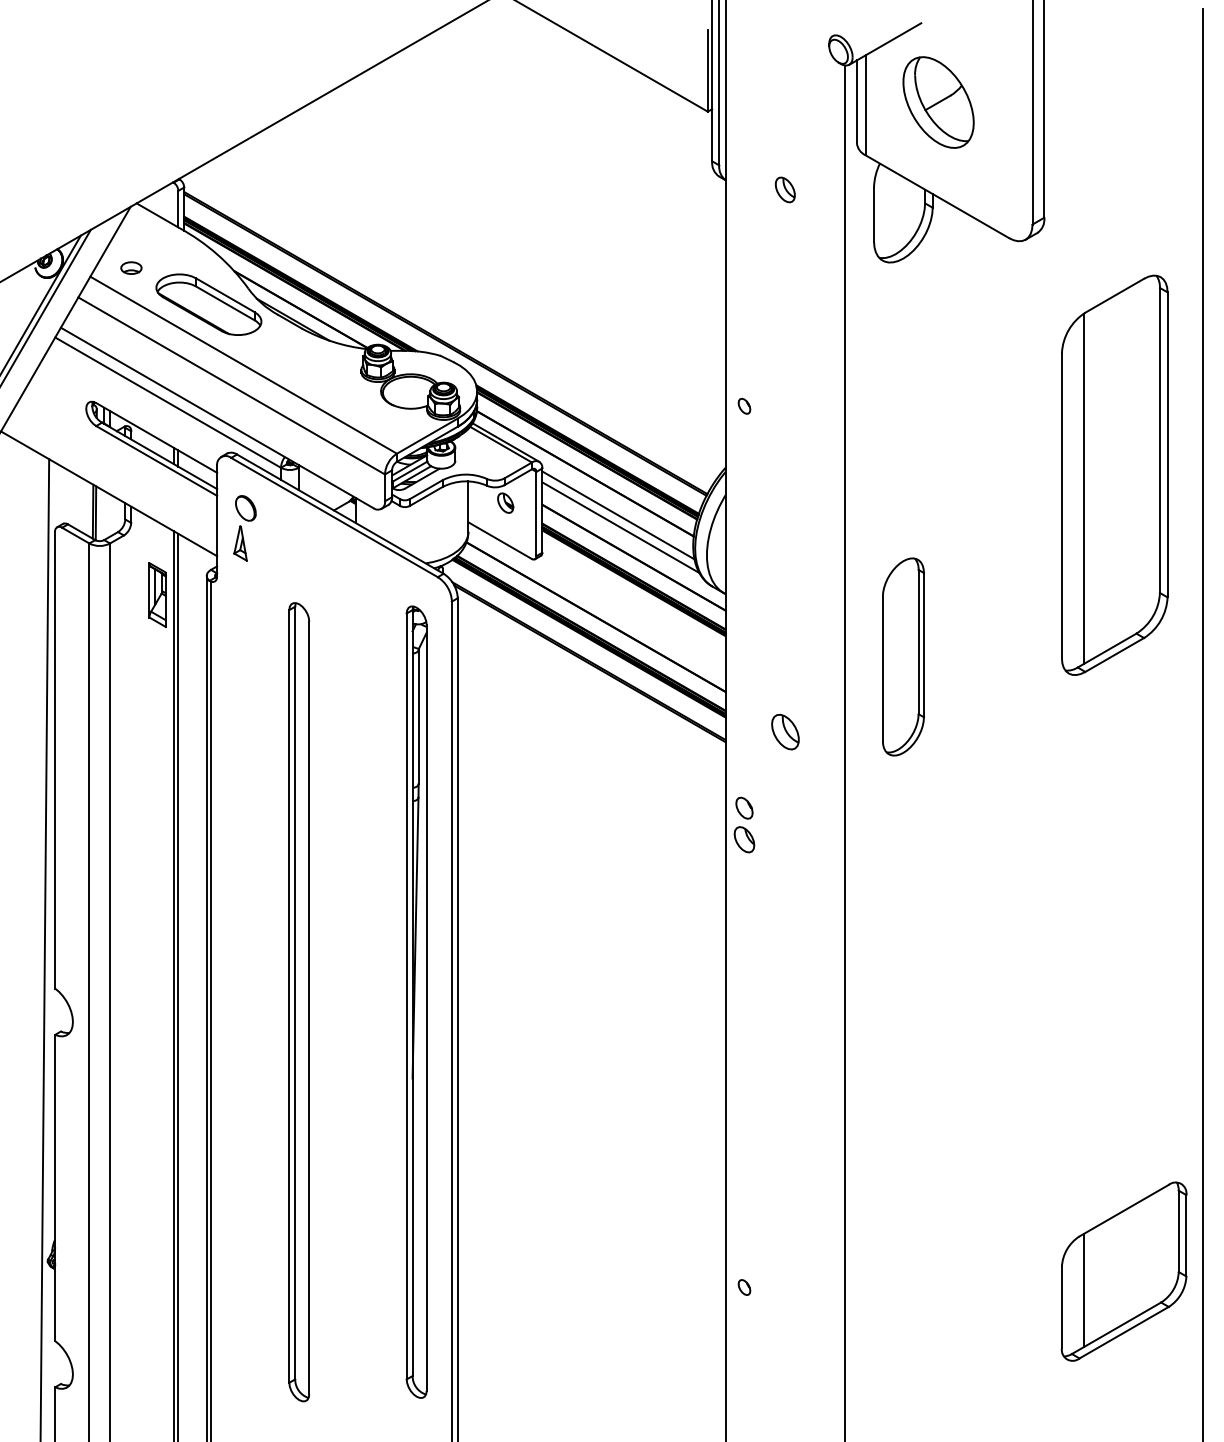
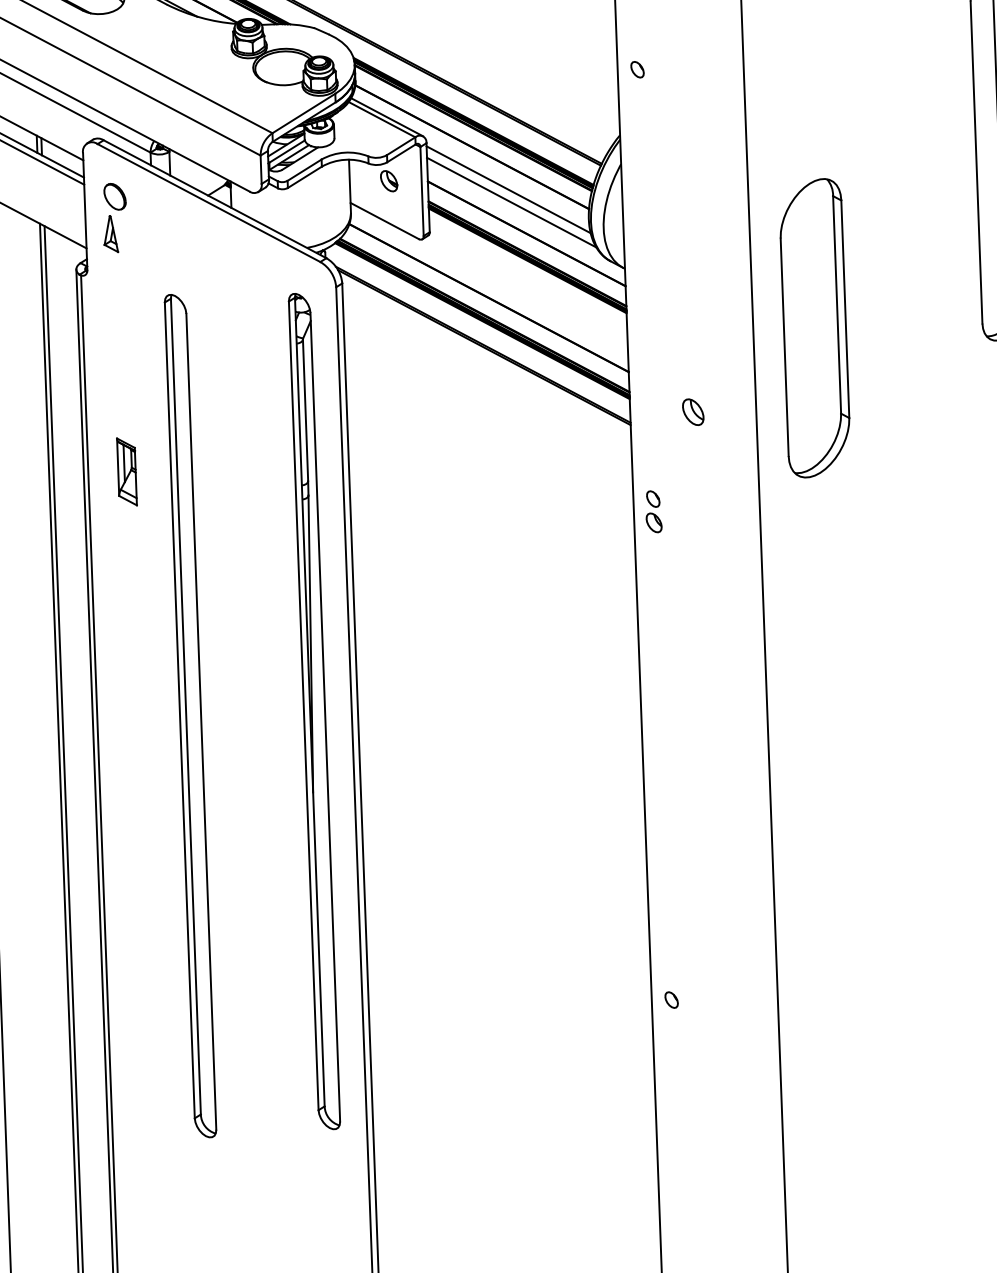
part: (157, 594) -> (126, 471), moved
part: (903, 656) -> (815, 327), size x1.43
part: (784, 732) -> (692, 412), size x0.71
part: (744, 824) -> (653, 511), size x0.71

